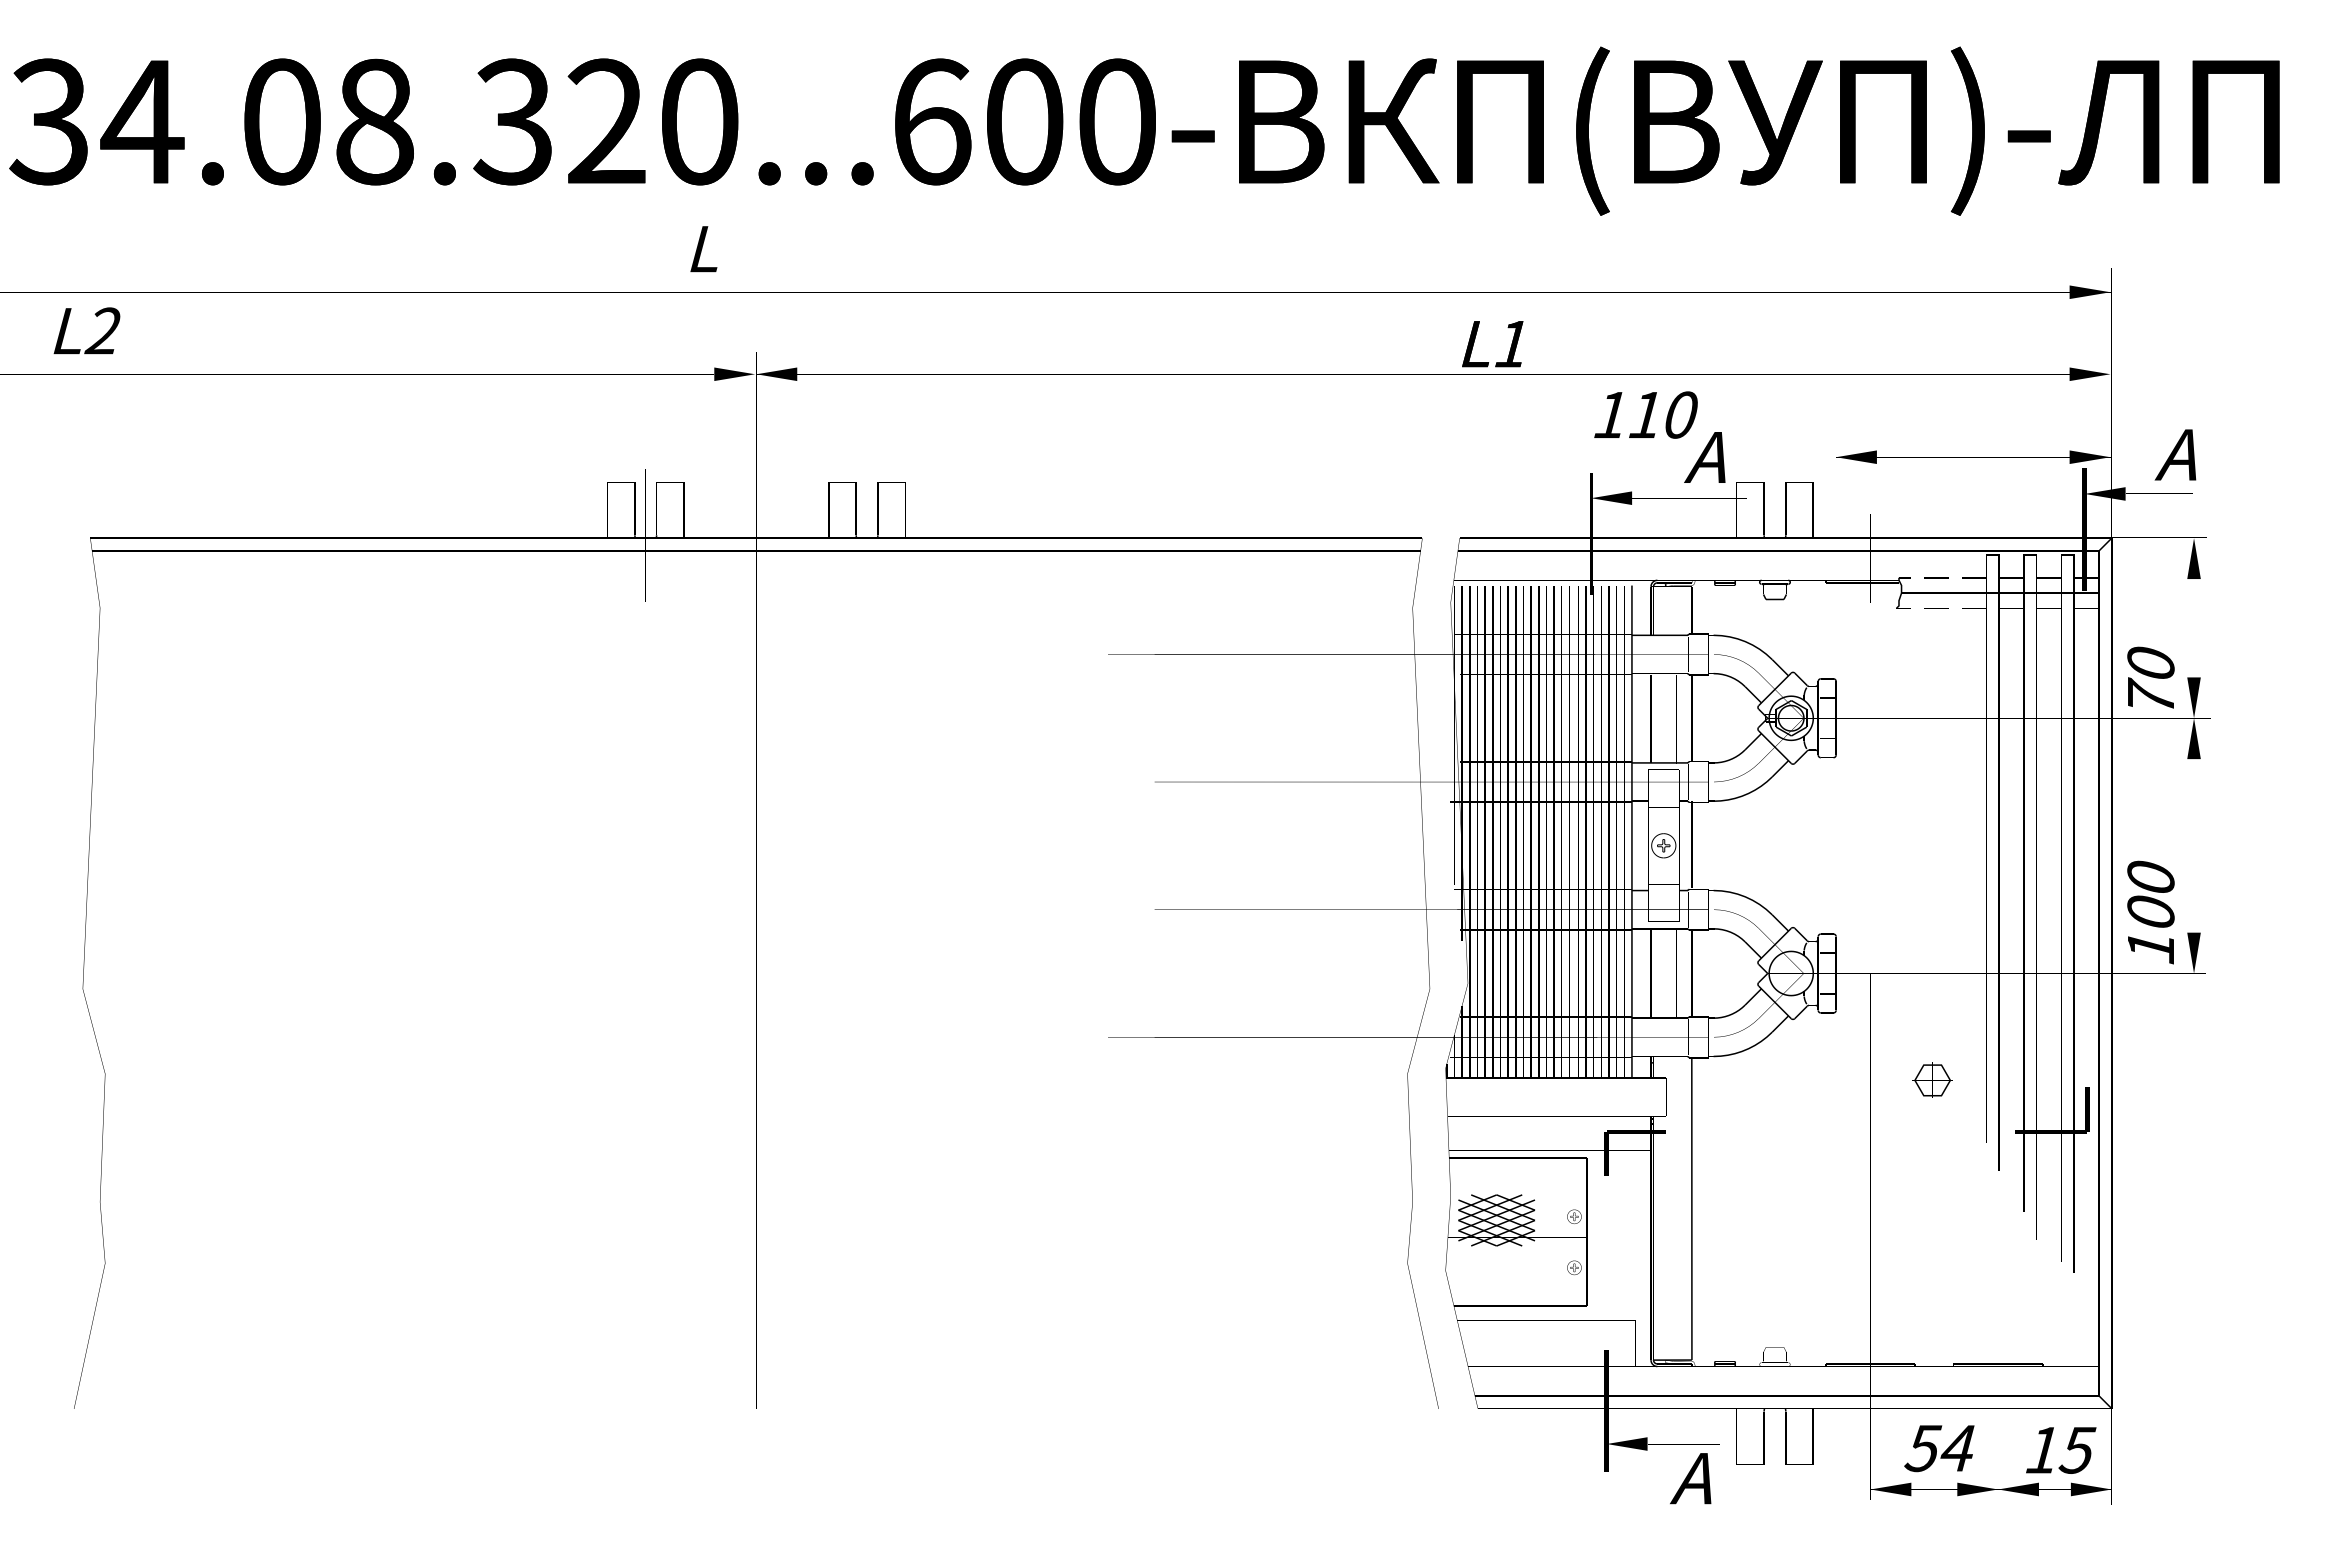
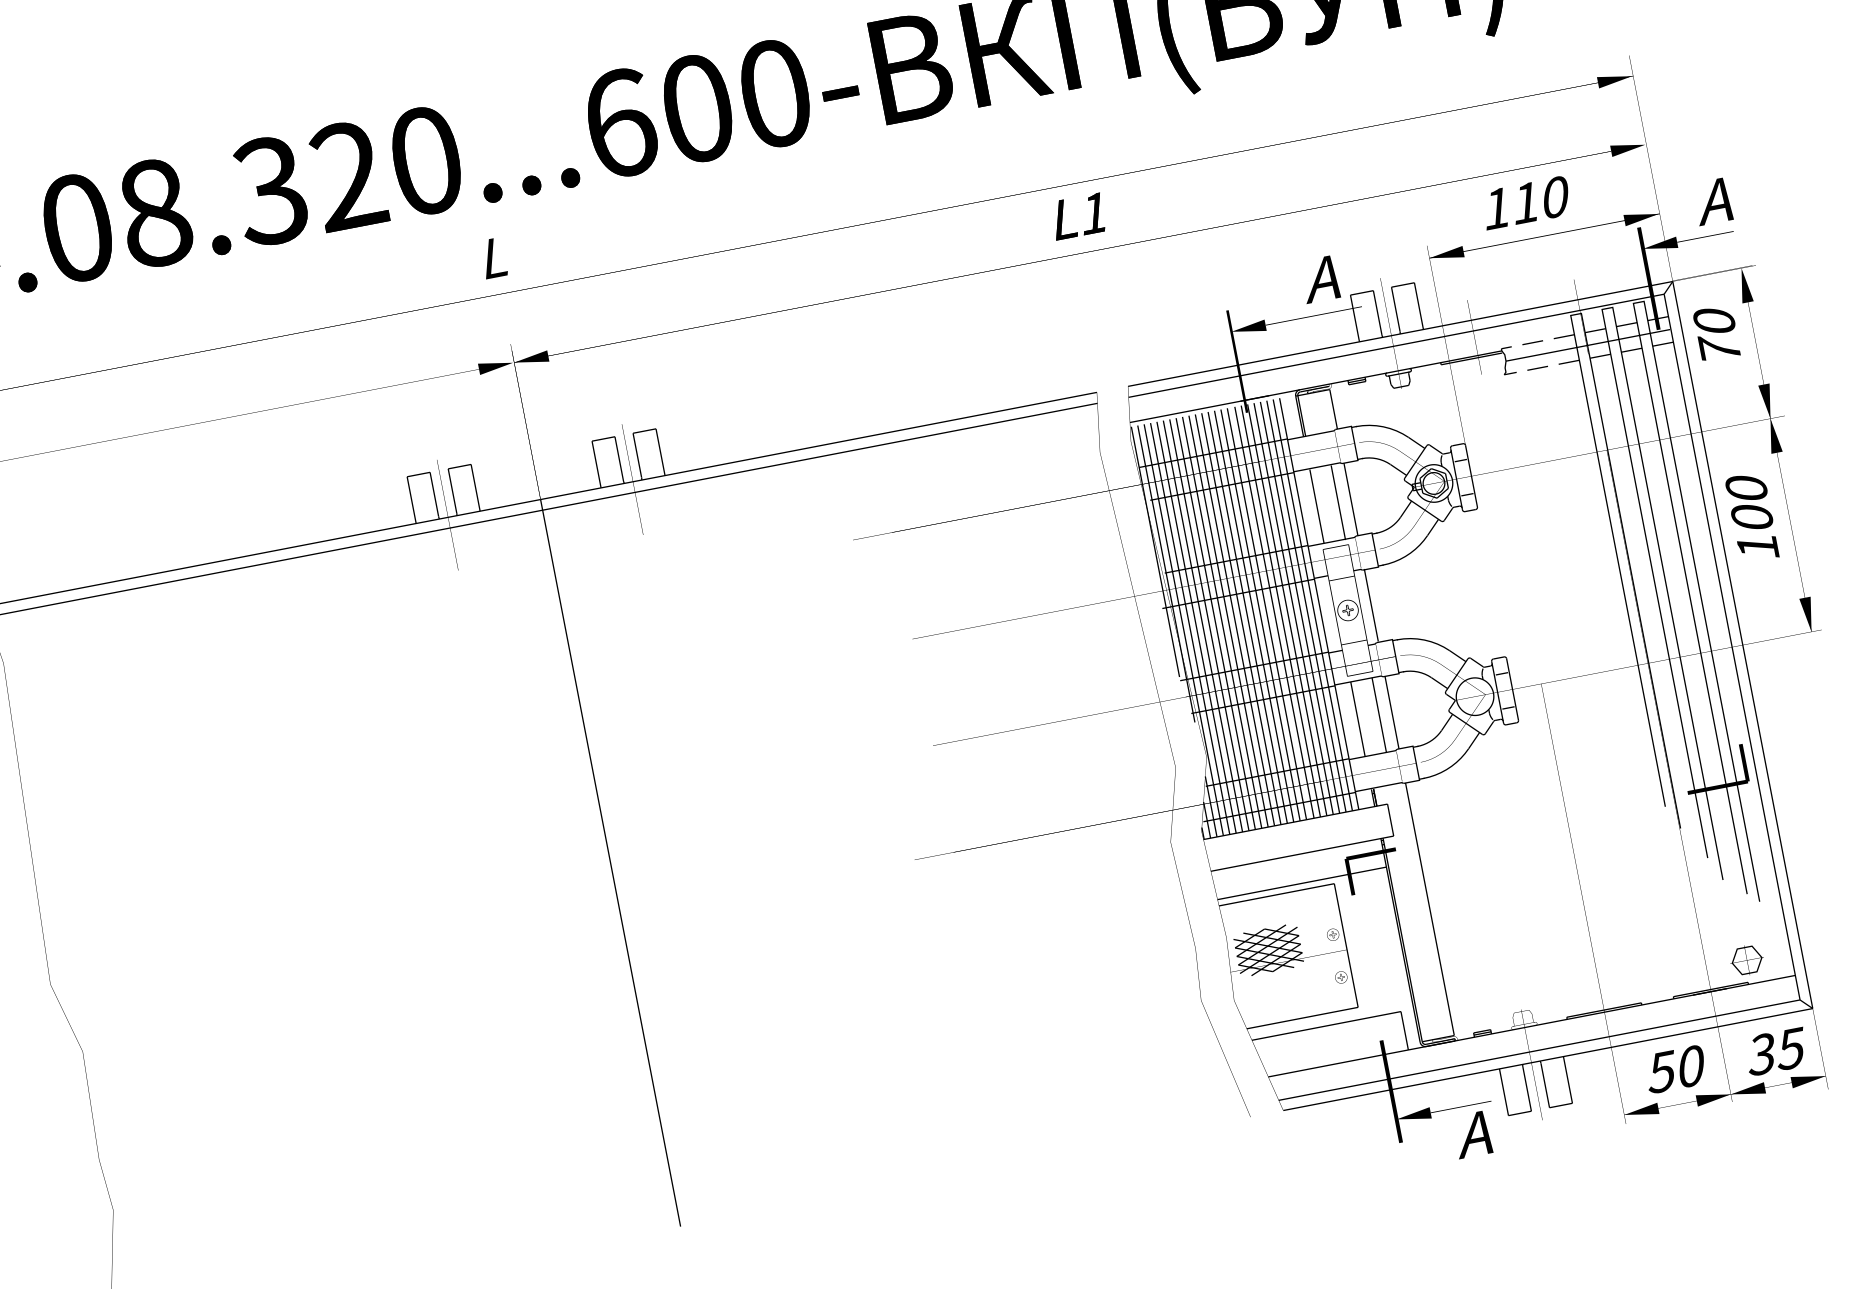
text: (703, 249) -> (493, 258), moved
text: (1492, 344) -> (1077, 216), moved
text: (1645, 414) -> (1525, 202), moved
text: (2150, 677) -> (1716, 333), moved
text: (2150, 912) -> (1751, 517), moved
part: (1932, 1079) -> (1746, 959), moved
text: (1957, 1448) -> (1690, 1066), 54 -> 50
text: (2041, 1449) -> (1760, 1054), 15 -> 35

